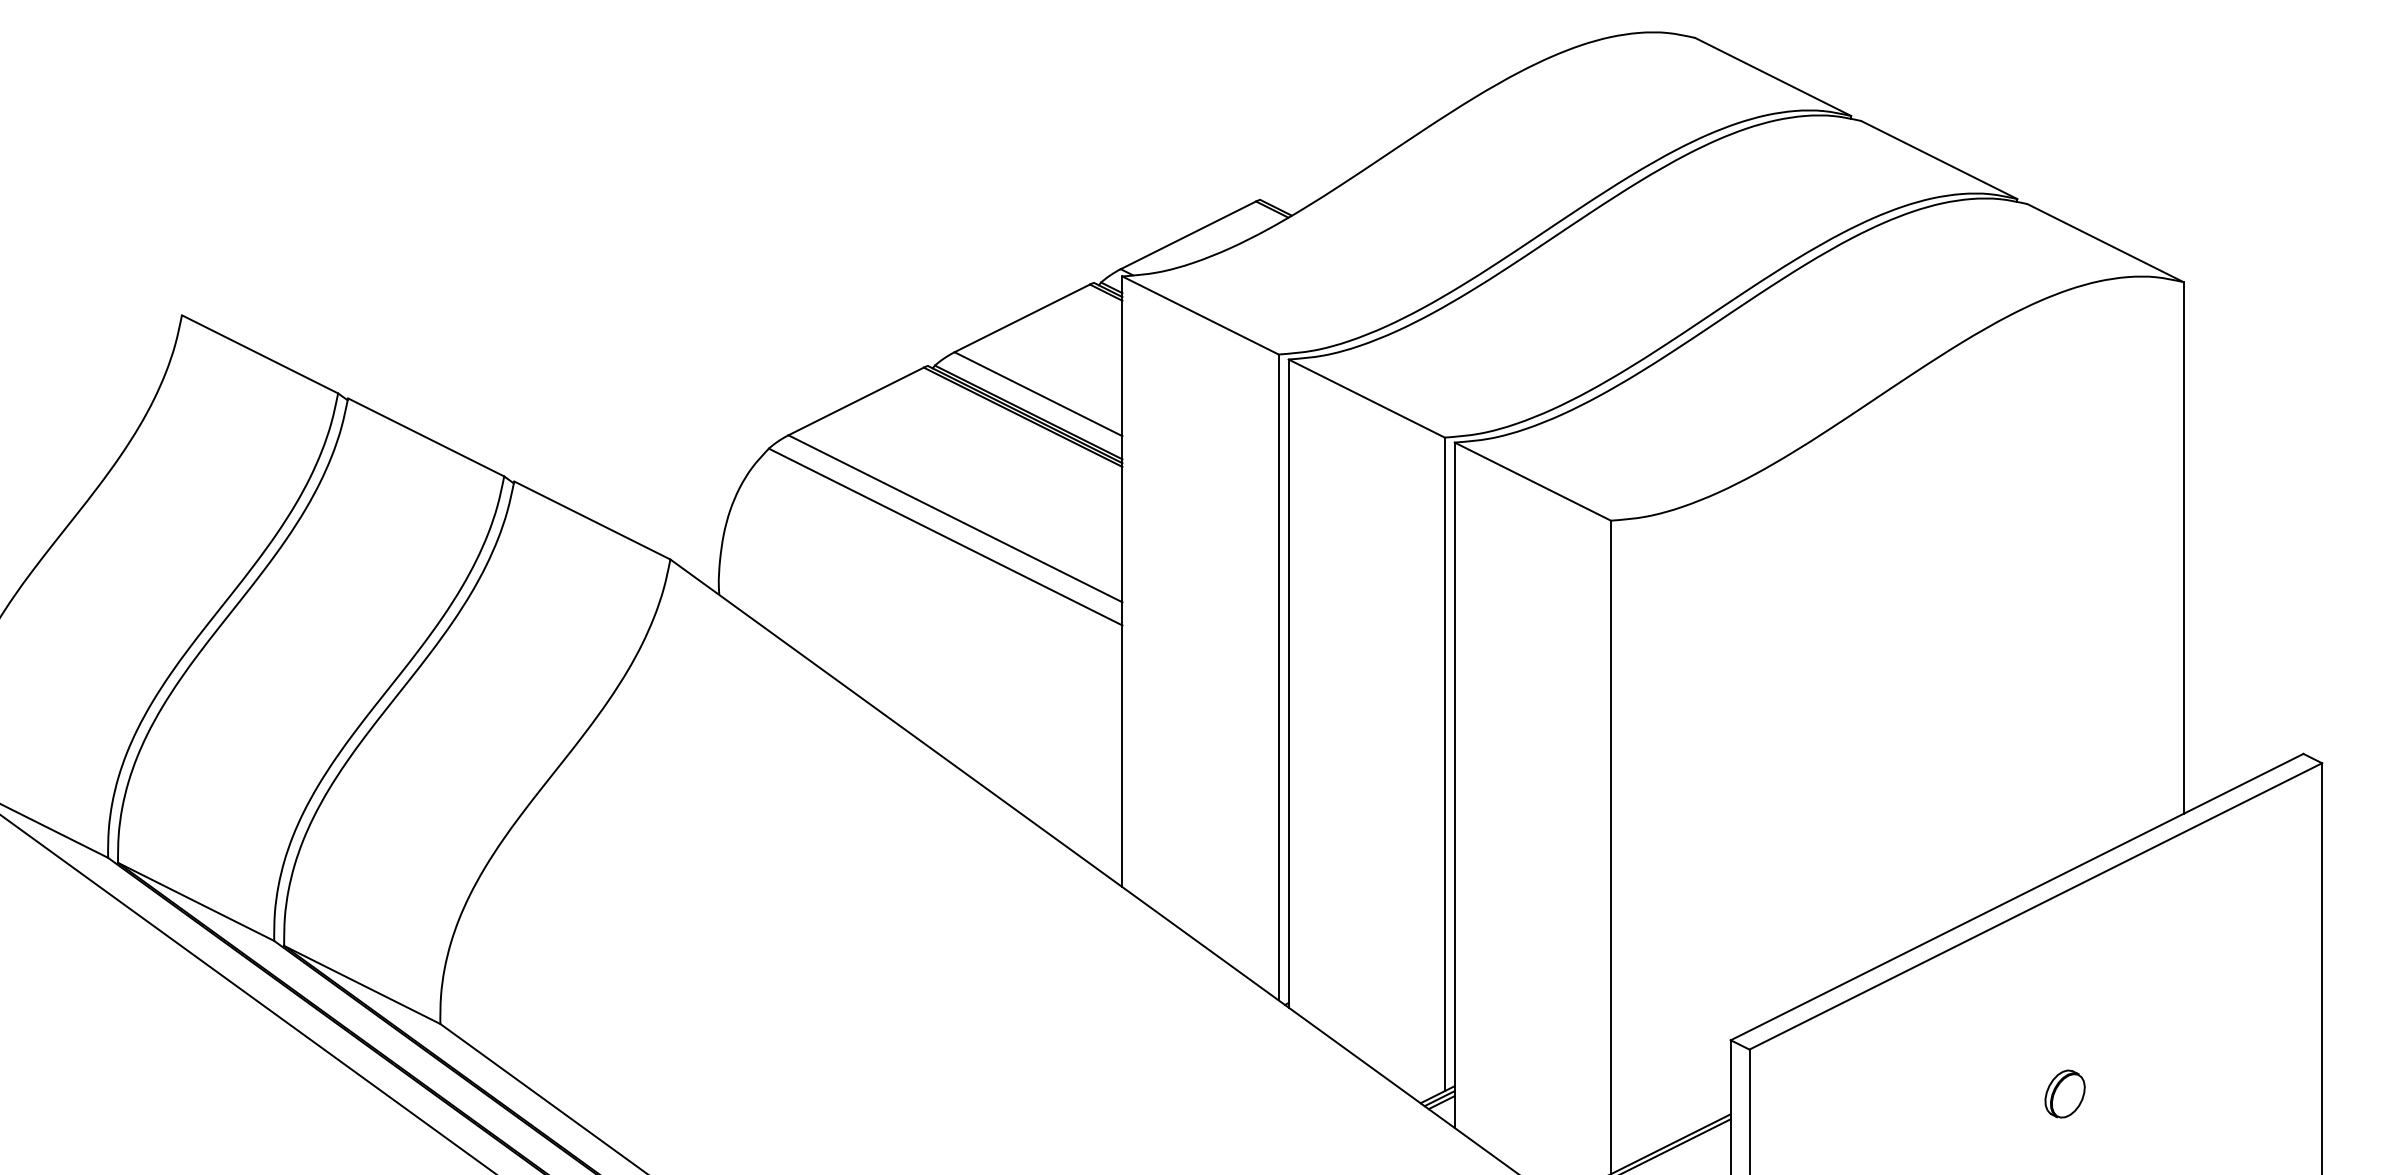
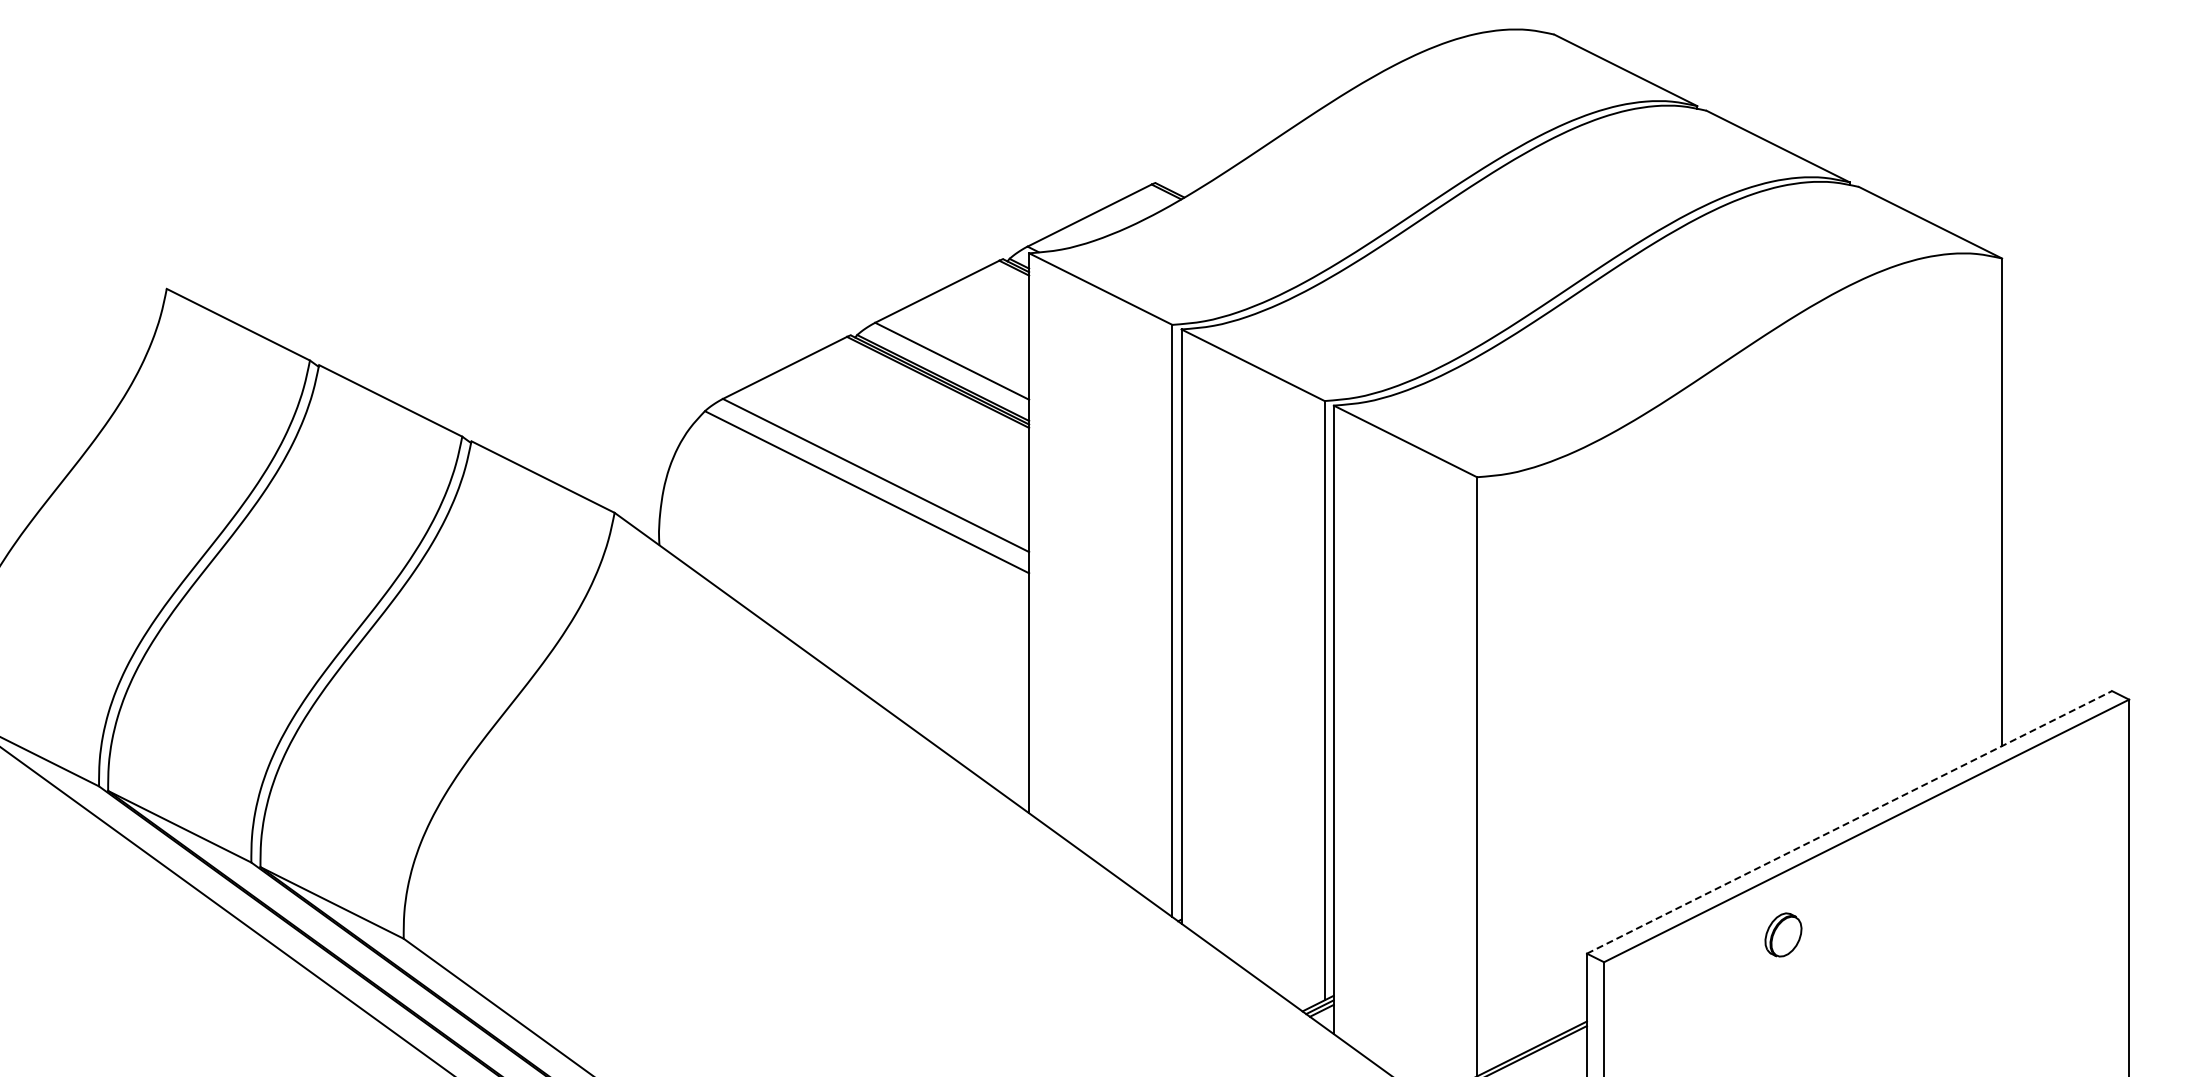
line: (2017, 897) -> (1849, 822), solid -> dashed
part: (2065, 1093) -> (1783, 934), moved

